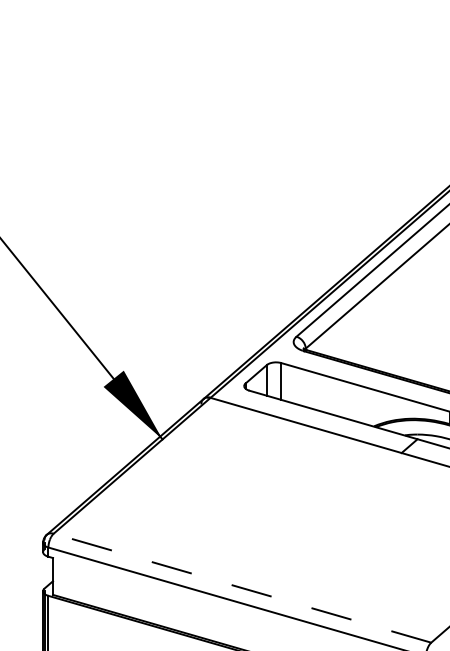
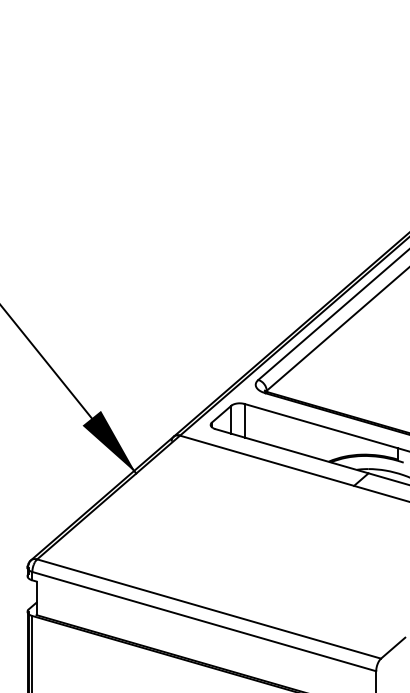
line: (242, 588) -> (209, 609), dashed -> solid

